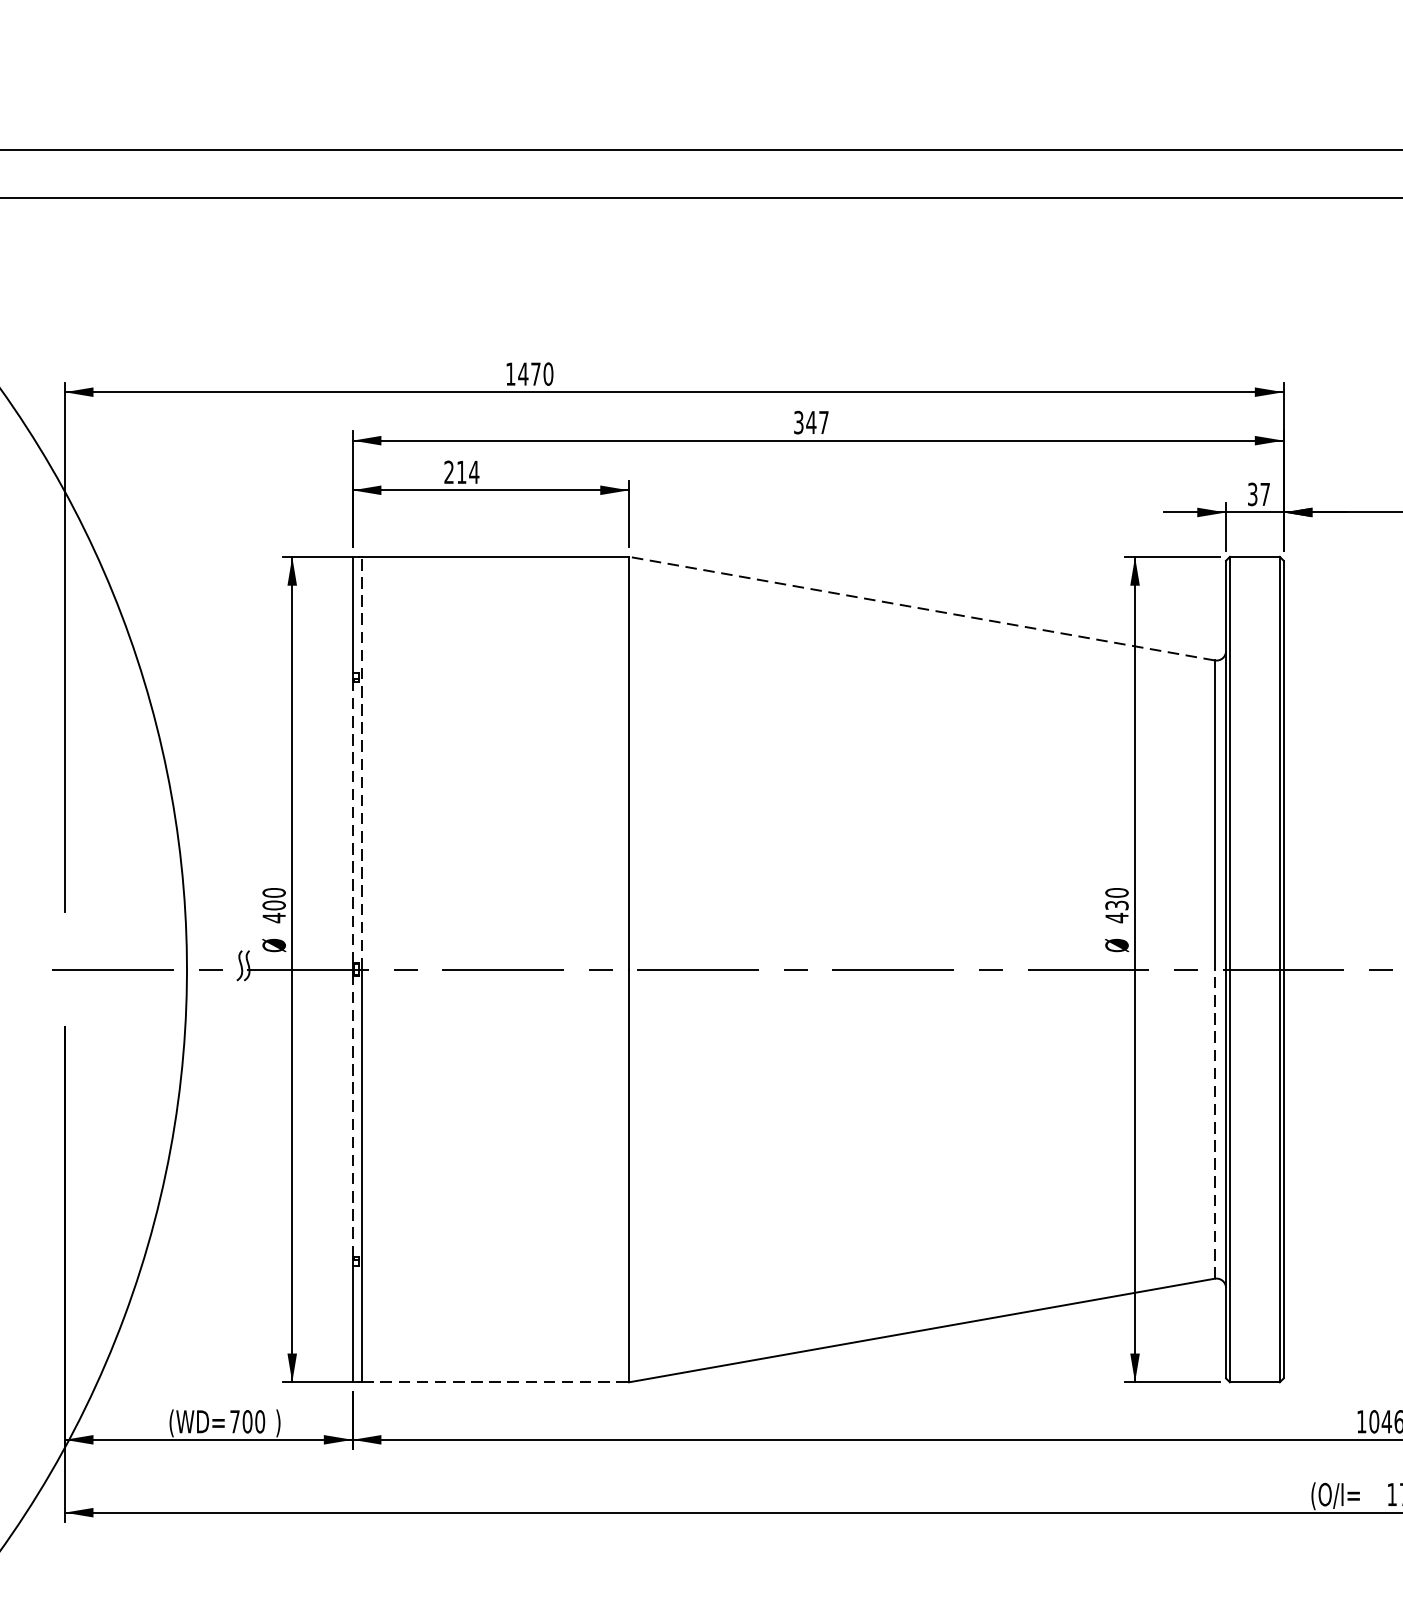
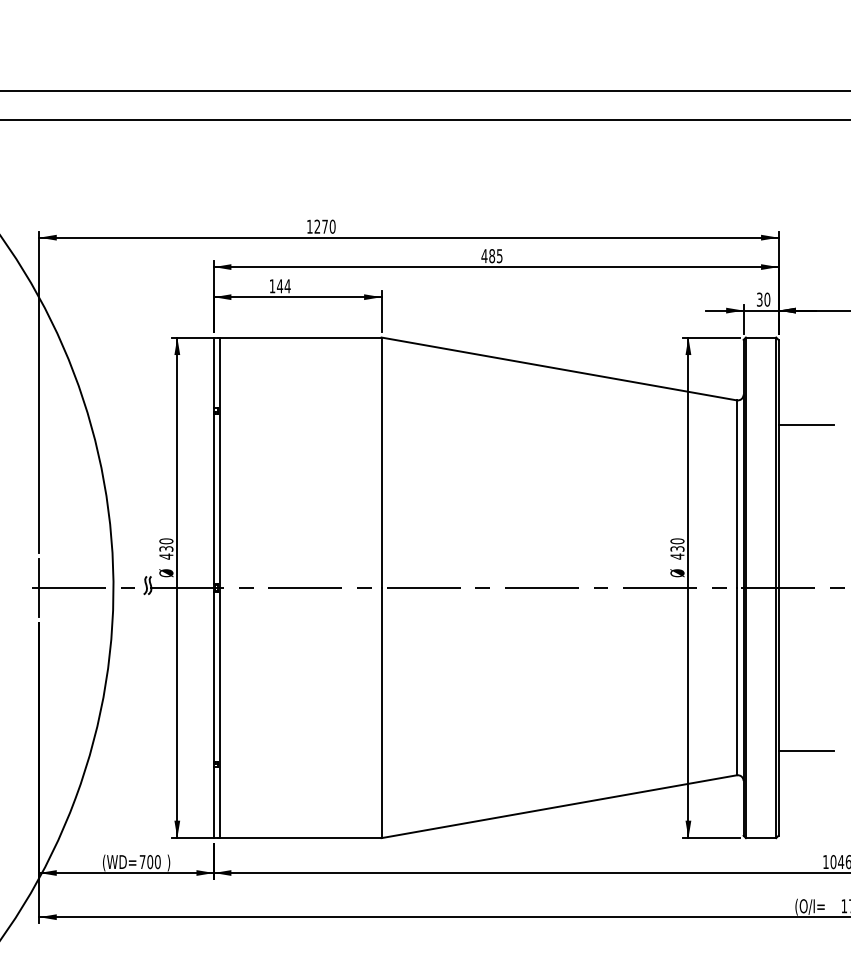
text: (523, 373) -> (317, 226), 1470 -> 1270
text: (810, 423) -> (491, 256), 347 -> 485
text: (455, 472) -> (276, 286), 214 -> 144
text: (1265, 494) -> (767, 299), 37 -> 30
line: (920, 607) -> (558, 368), dashed -> solid
line: (1329, 700) -> (806, 424), added
line: (361, 762) -> (219, 462), dashed -> solid
line: (351, 822) -> (213, 498), dashed -> solid
text: (274, 904) -> (166, 548), 400 -> 430
line: (64, 969) -> (39, 587), added
line: (351, 1115) -> (213, 676), dashed -> solid
line: (1214, 1124) -> (736, 681), dashed -> solid
line: (1329, 1237) -> (806, 750), added
line: (495, 1382) -> (300, 838), dashed -> solid

